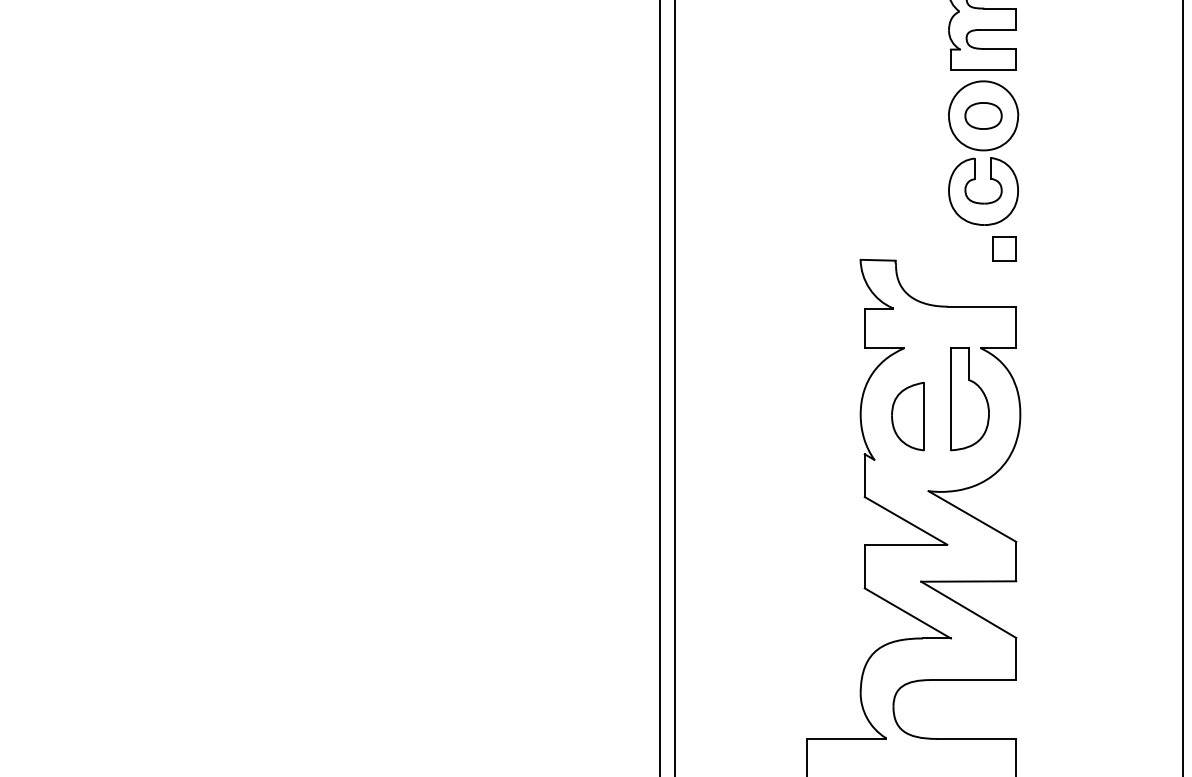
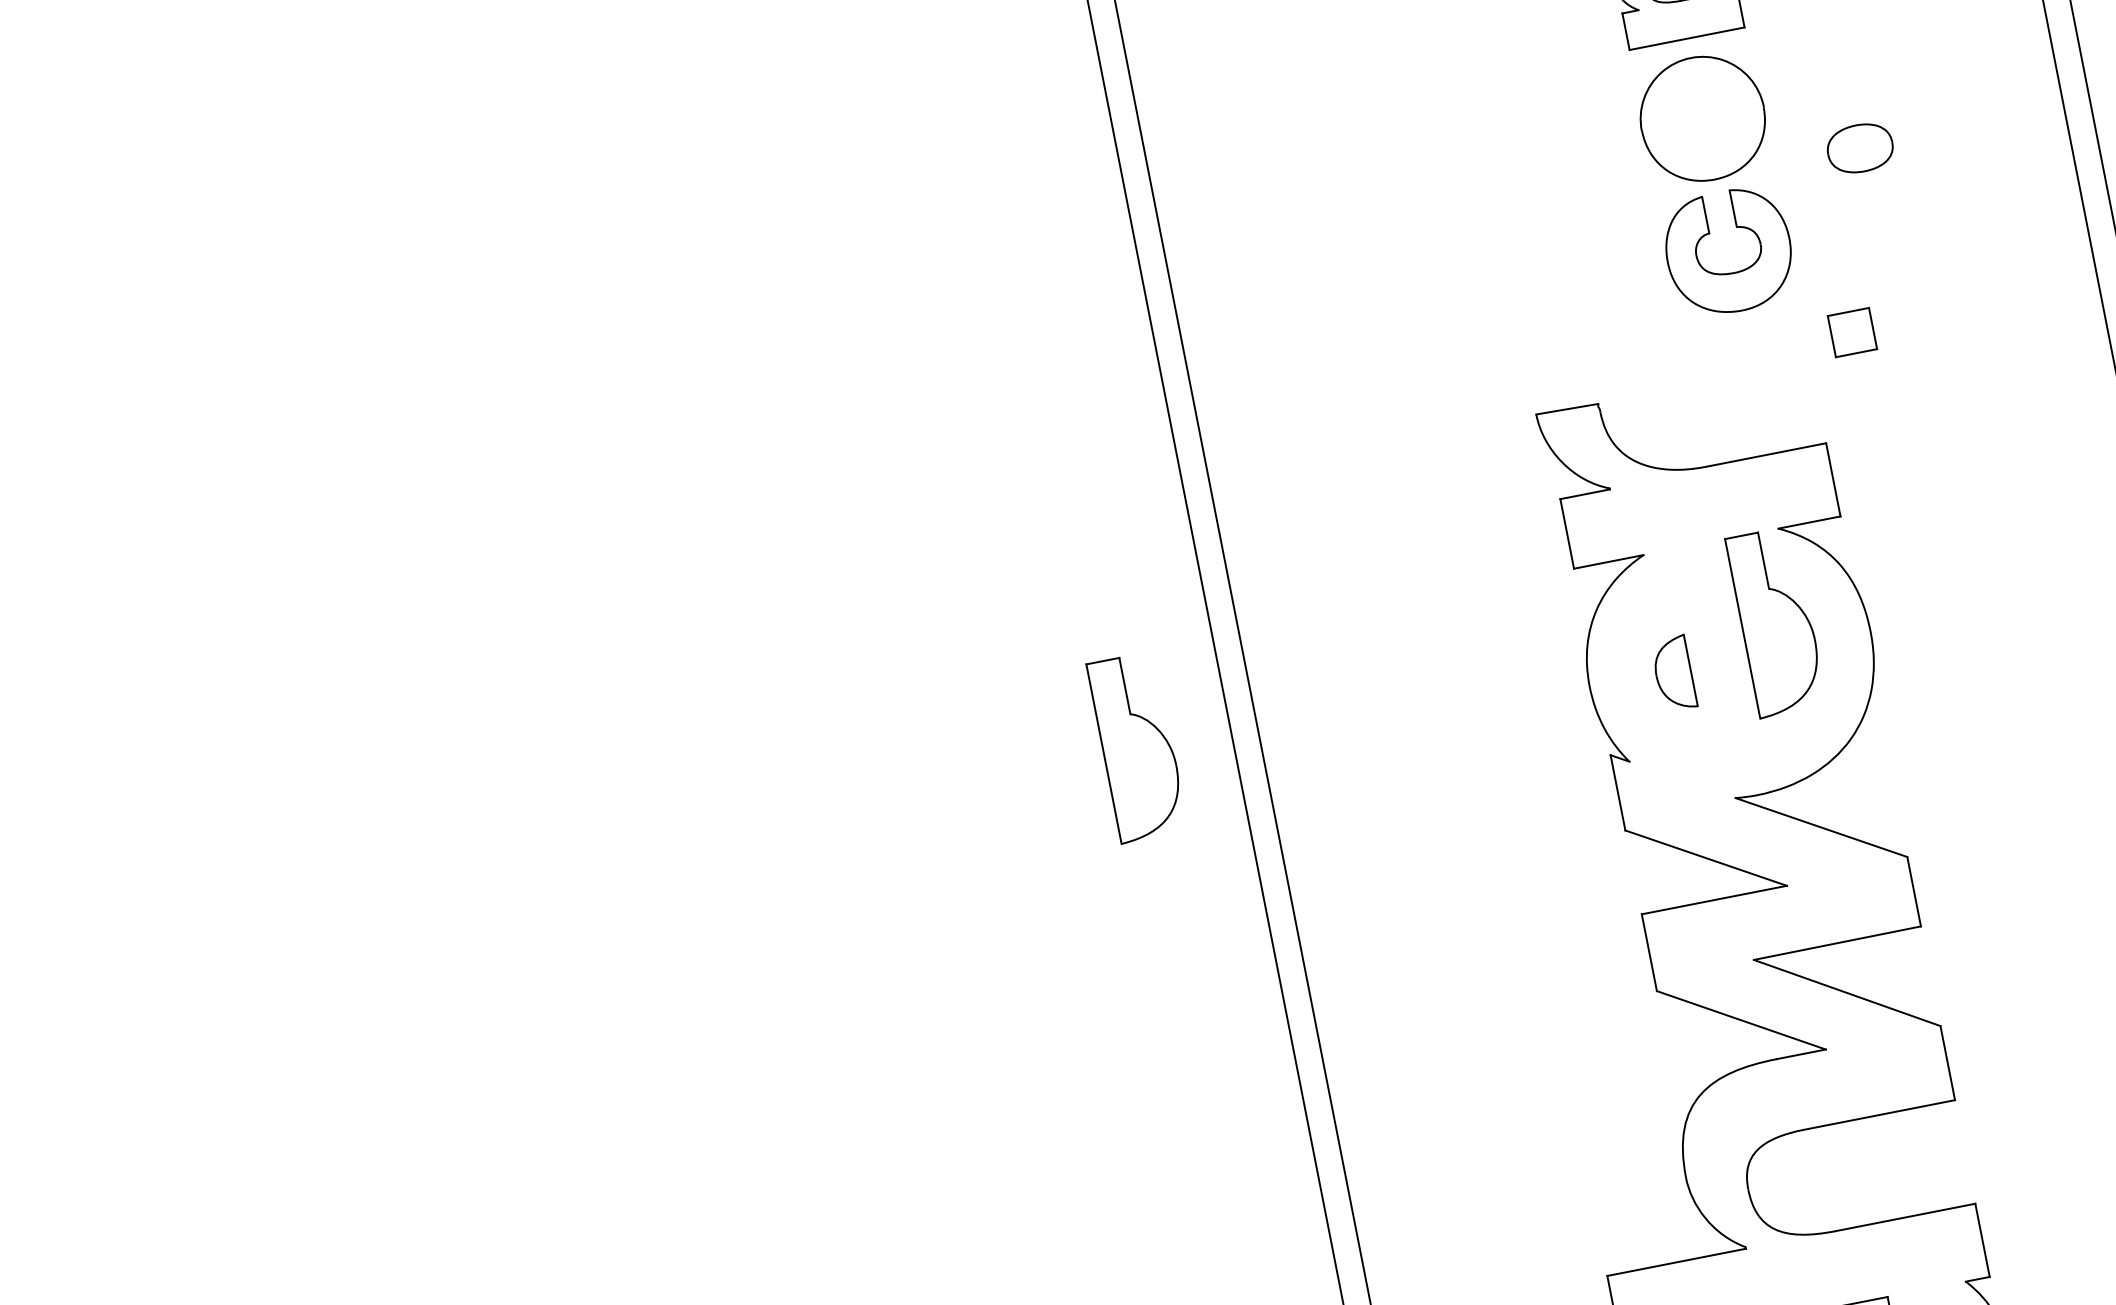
part: (983, 115) -> (1859, 147), moved
part: (1004, 248) -> (1852, 331), moved
part: (606, 399) -> (1137, 747), added
part: (907, 416) -> (1672, 673), size x0.6

